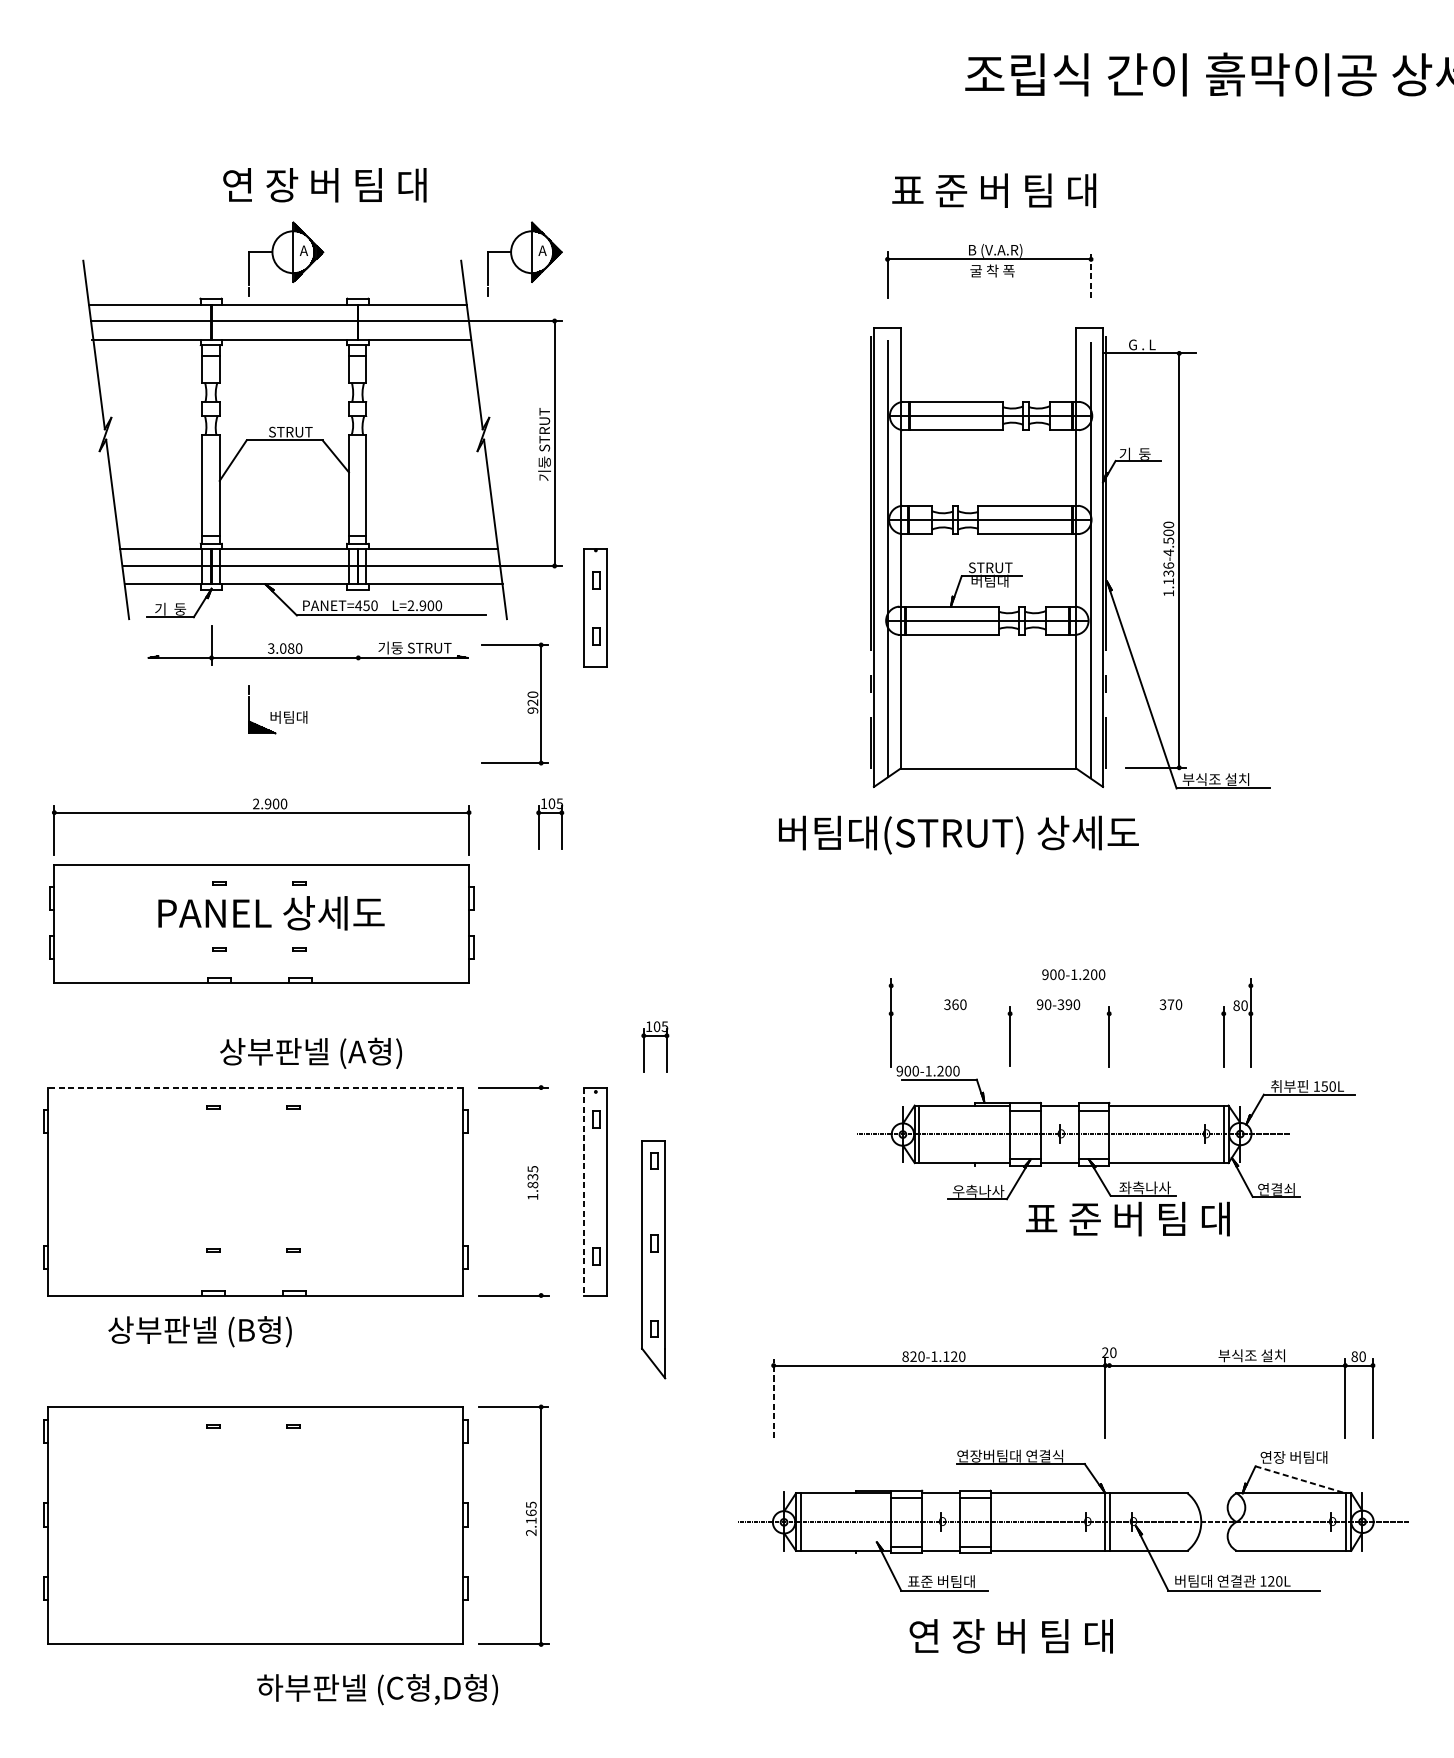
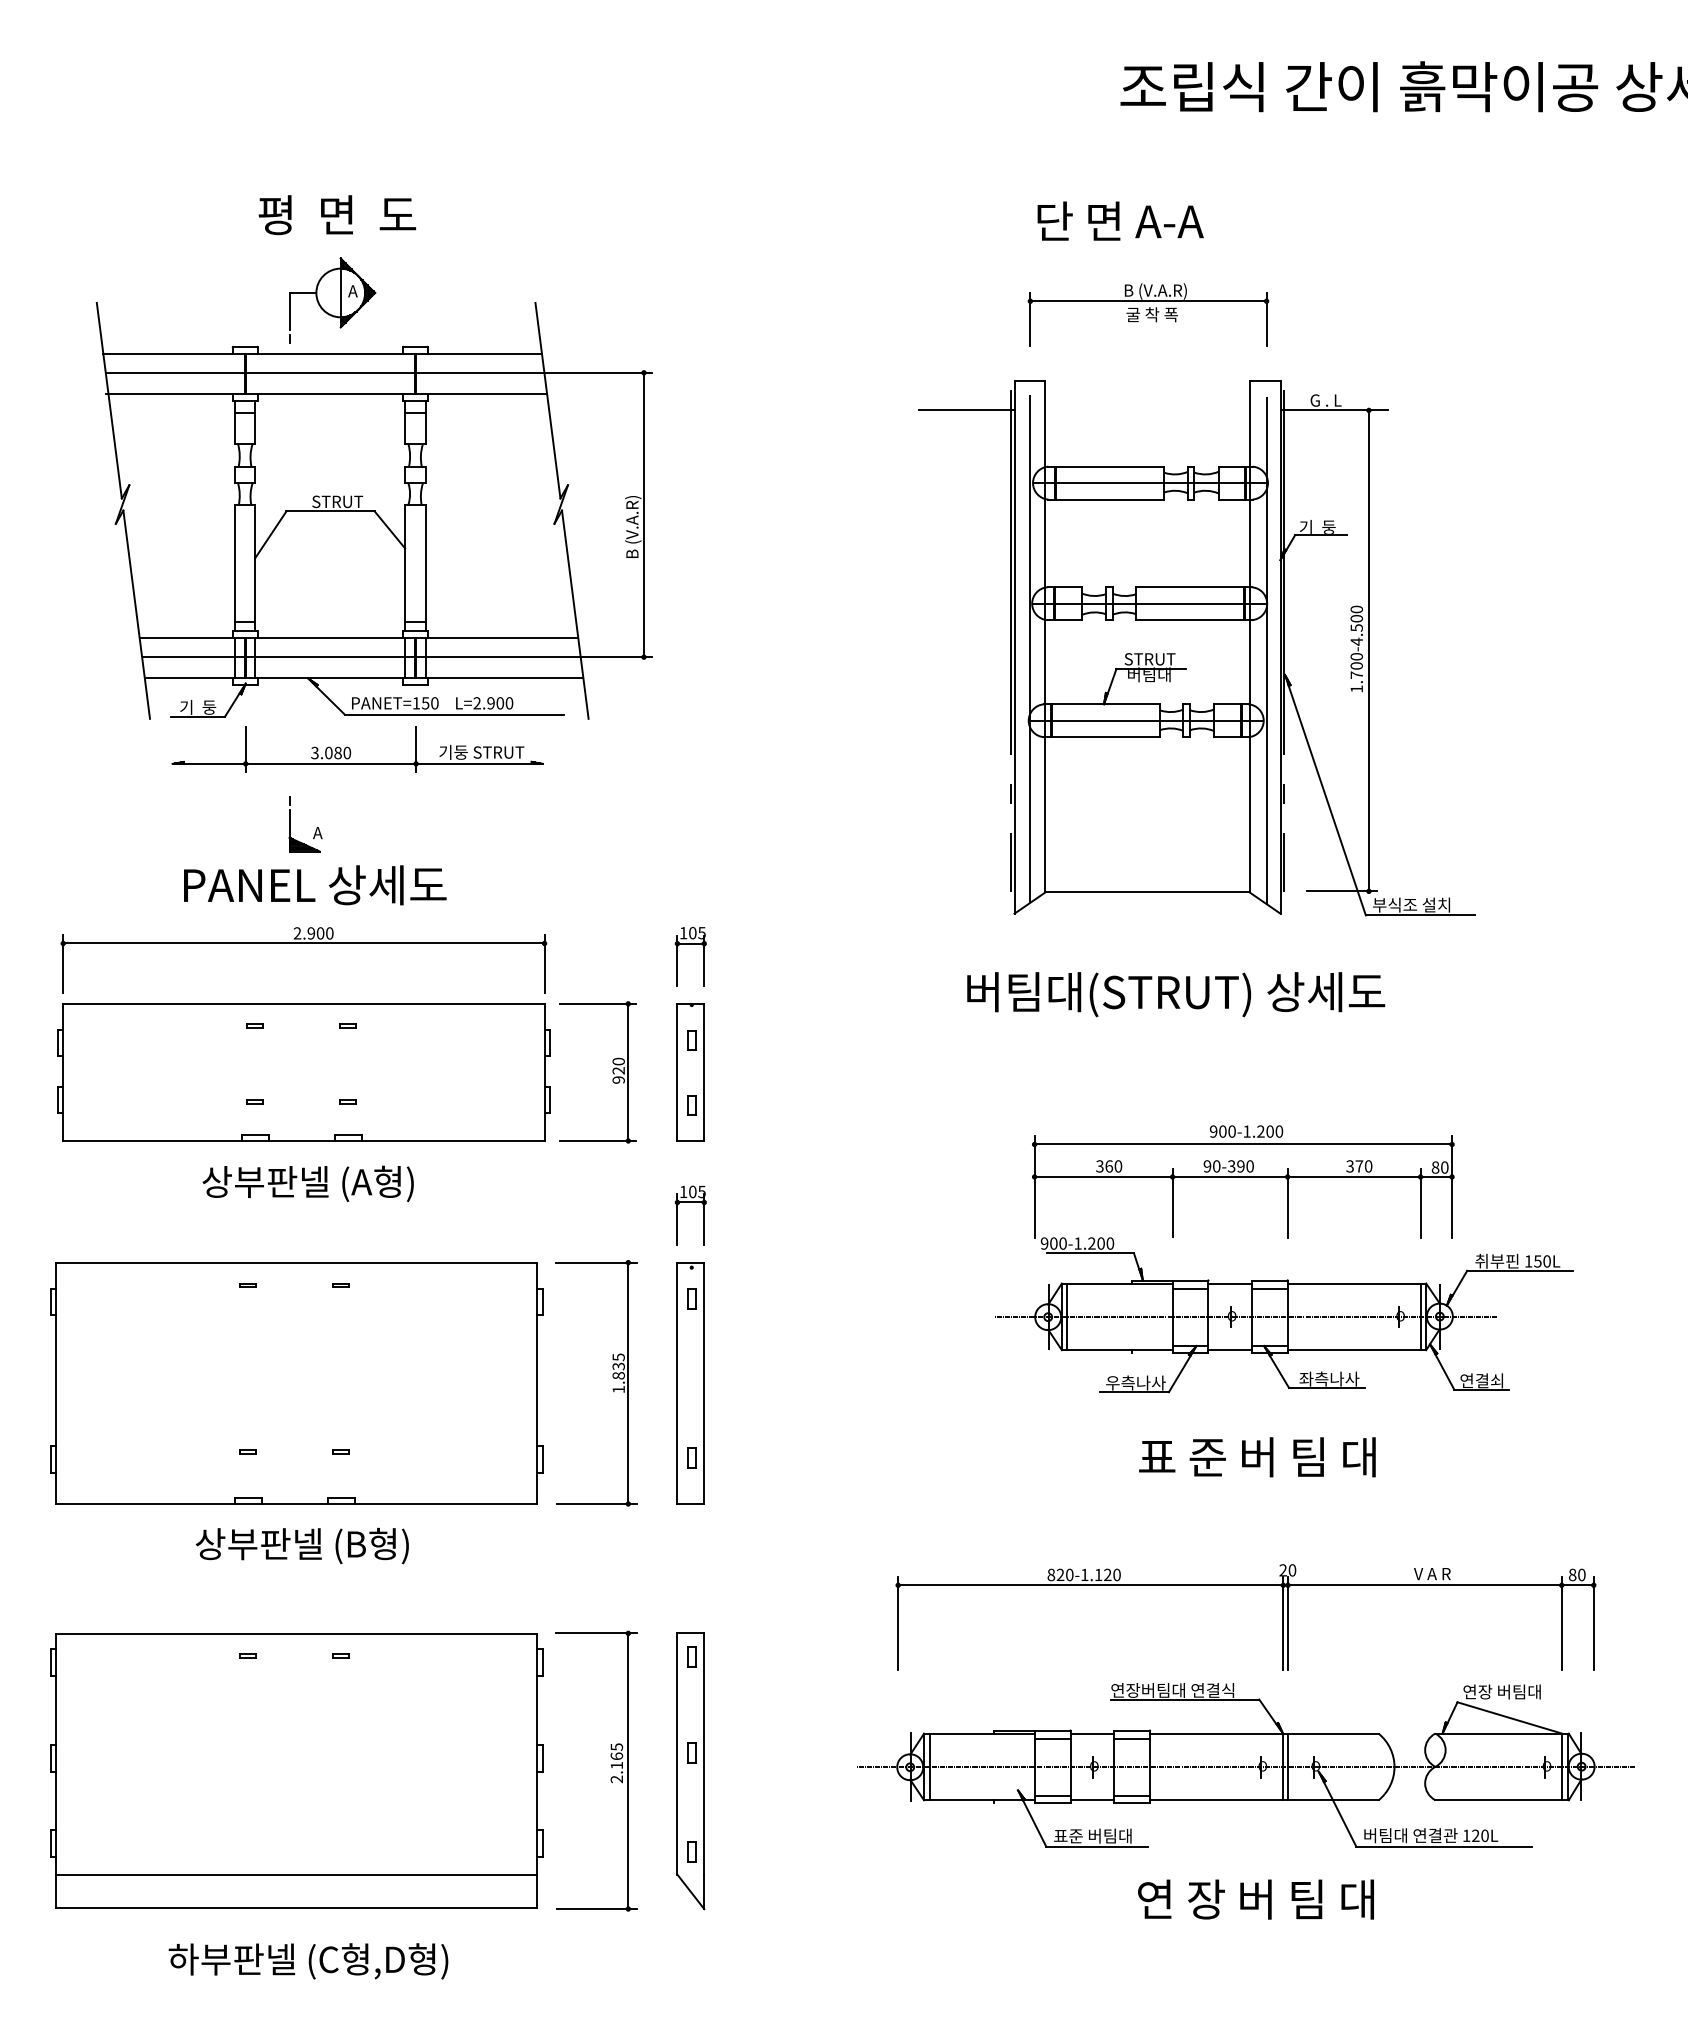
text: (324, 185) -> (376, 215), 연 장 버 팀 대 -> 평  면  도
text: (993, 190) -> (1153, 221), 표 준 버 팀 대 -> 단 면 A-A
part: (524, 258) -> (609, 300), removed
line: (1090, 275) -> (1266, 319), dashed -> solid
line: (832, 353) -> (966, 410), added
text: (544, 443) -> (632, 515), 기둥 STRUT -> B (V.A.R)
text: (1168, 573) -> (1356, 665), 1.136-4.500 -> 1.700-4.500
text: (358, 605) -> (416, 703), PANET=450 -> PANET=150
part: (594, 608) -> (690, 1072), moved
line: (358, 644) -> (416, 748), added
part: (527, 704) -> (612, 1072), moved
text: (288, 717) -> (334, 832), 버팀대 -> A
part: (549, 813) -> (690, 944), moved
text: (959, 835) -> (1176, 994), moved
text: (271, 913) -> (315, 885), moved
line: (1071, 985) -> (1243, 1144), added
line: (1071, 1013) -> (1243, 1176), added
part: (655, 1035) -> (690, 1202), moved
text: (310, 1053) -> (307, 1183), moved
line: (255, 1088) -> (296, 1263), dashed -> solid
line: (541, 1190) -> (628, 1382), added
line: (583, 1191) -> (677, 1383), dashed -> solid
text: (1128, 1219) -> (1257, 1457), moved
part: (653, 1259) -> (690, 1771), moved
text: (199, 1331) -> (301, 1545), moved
text: (1251, 1355) -> (1452, 1573), 부식조 설치 -> V A R
line: (773, 1398) -> (898, 1623), dashed -> solid
line: (1109, 1398) -> (1287, 1623), added
line: (1300, 1479) -> (1509, 1717), dashed -> solid
line: (255, 1614) -> (296, 1874), added
text: (1010, 1636) -> (1255, 1899), moved
text: (377, 1689) -> (308, 1961), moved

